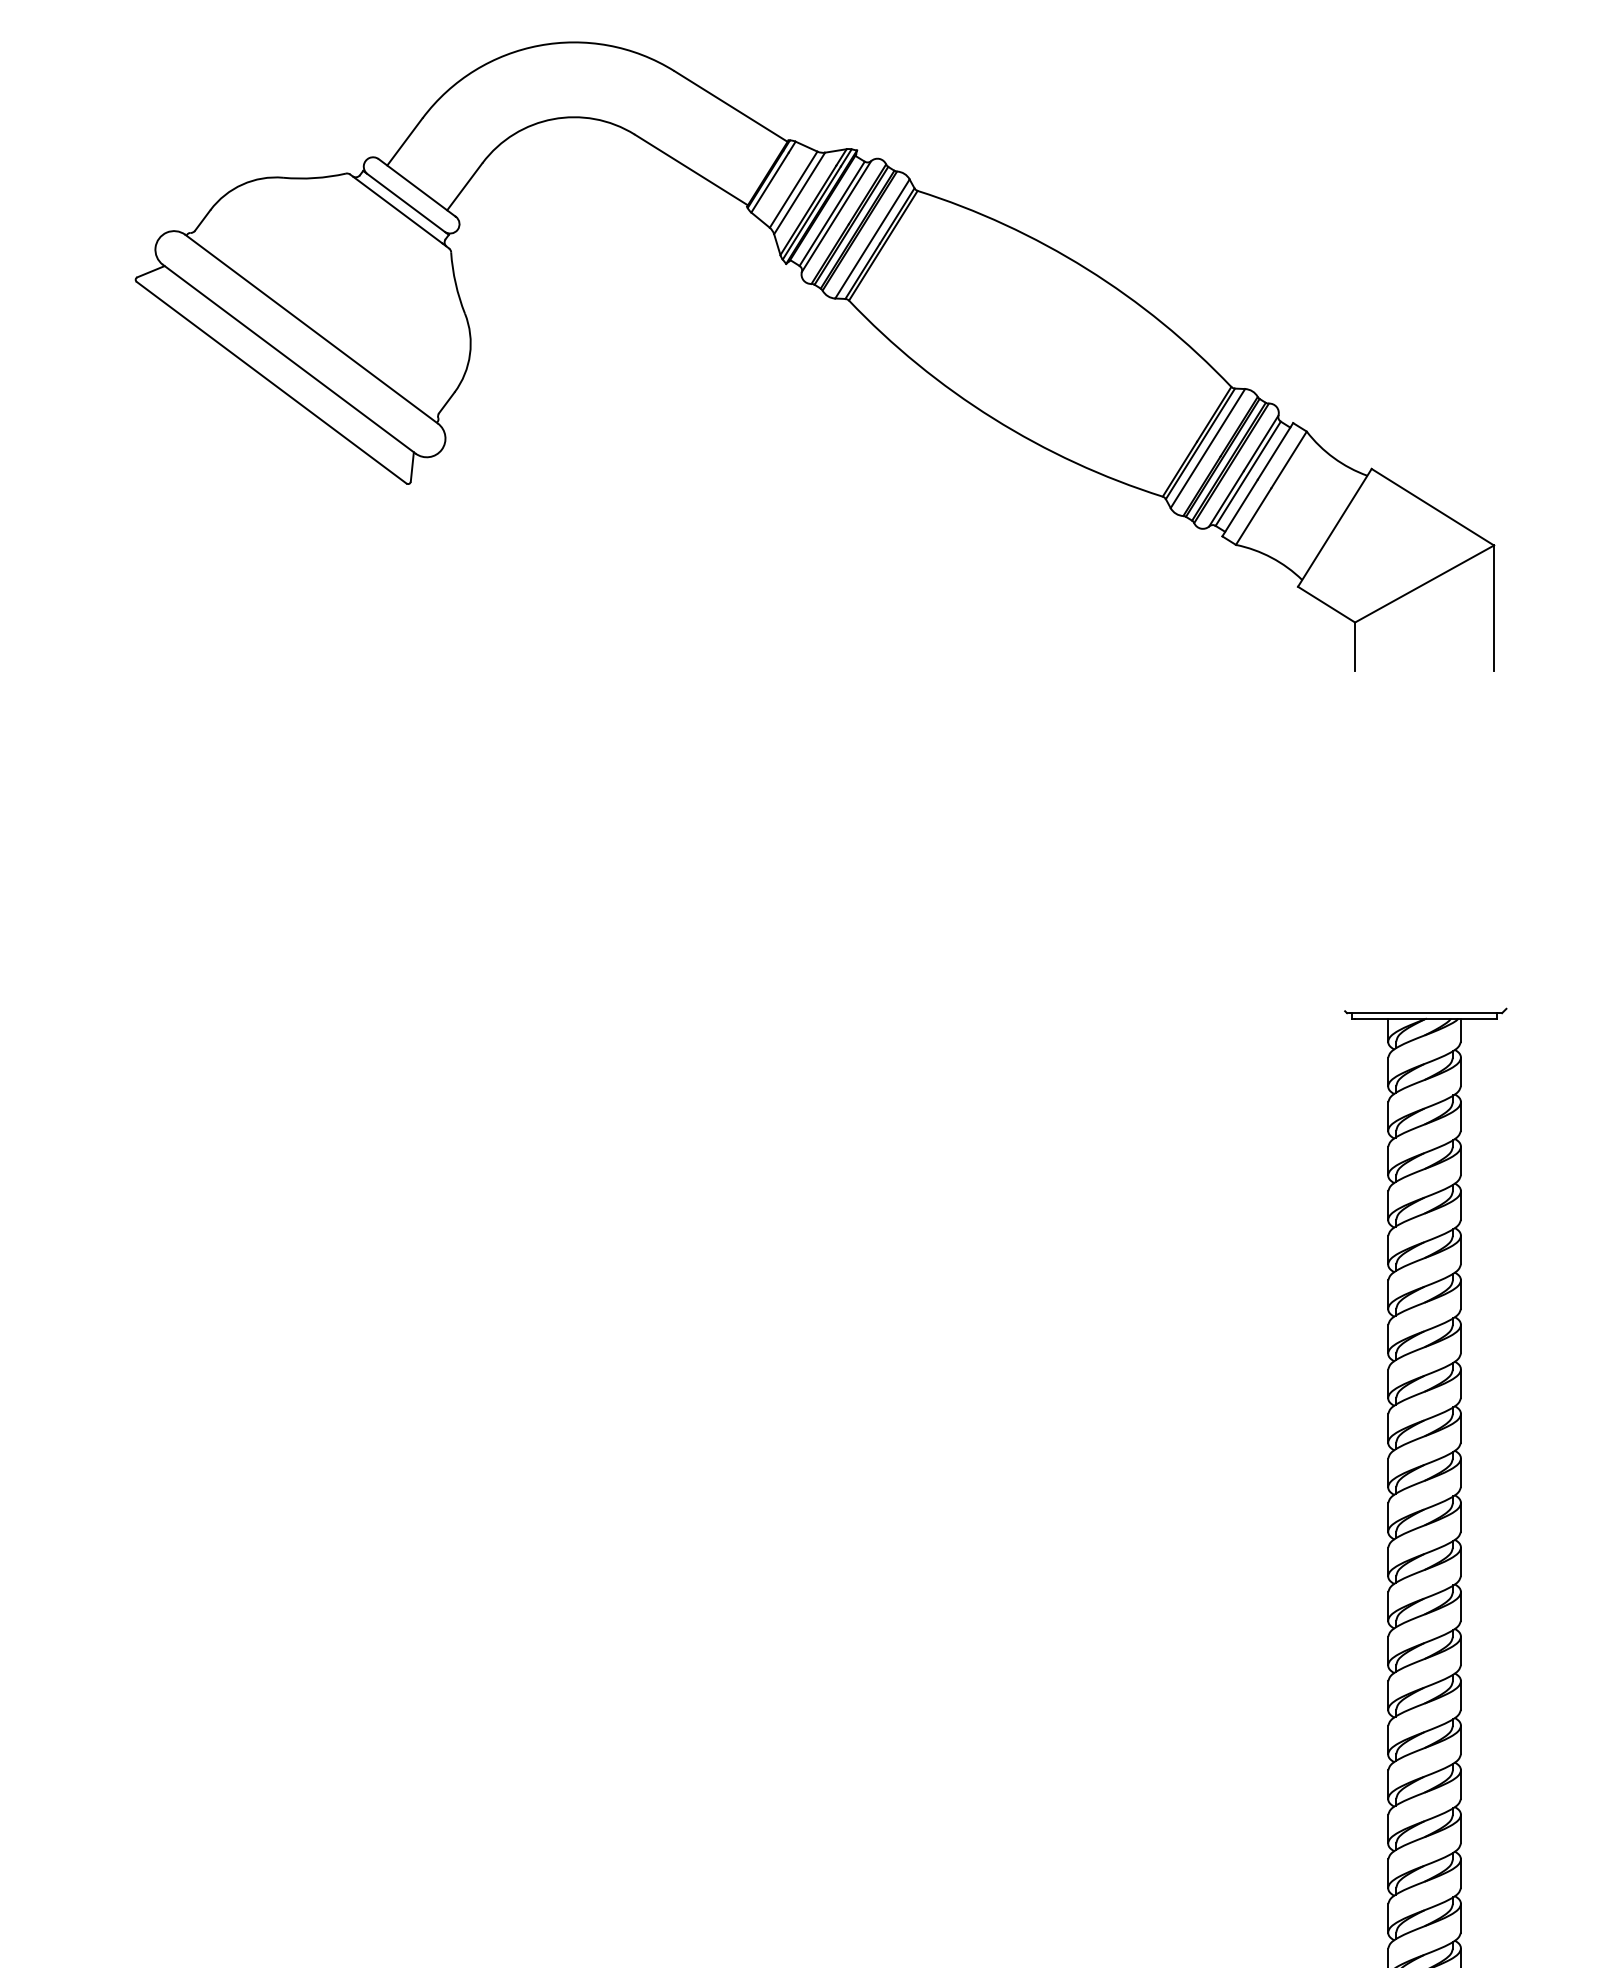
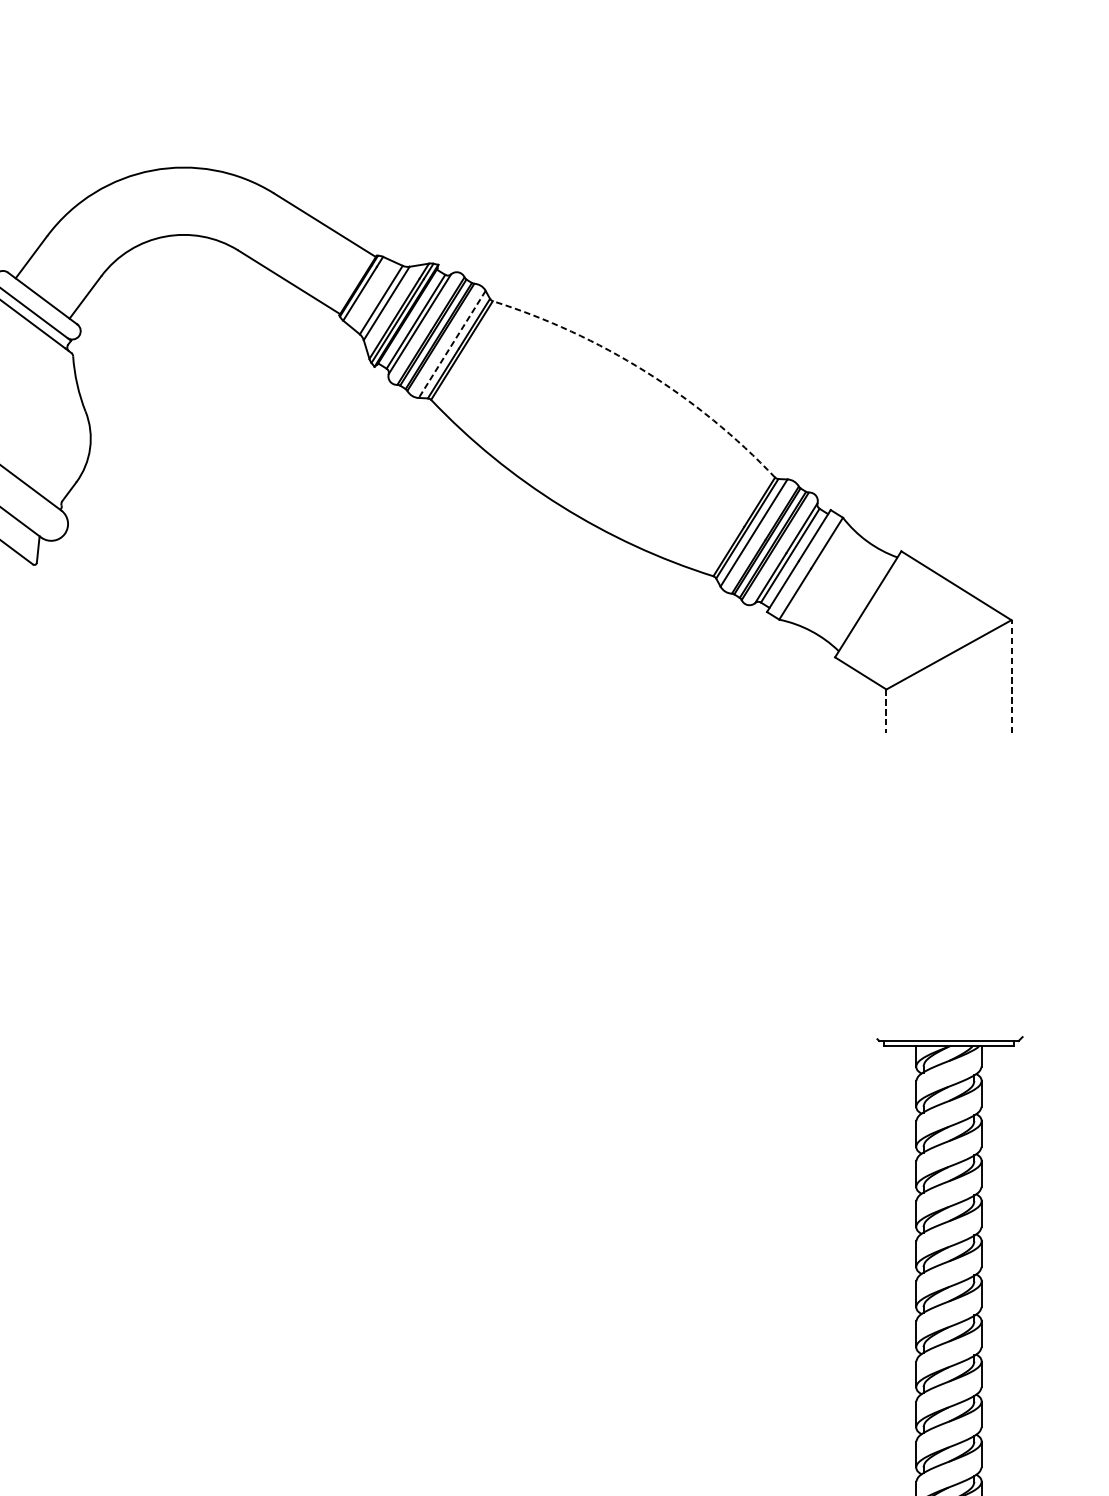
line: (872, 239) -> (452, 344), solid -> dashed
arc: (1086, 269) -> (644, 371), solid -> dashed
line: (1494, 608) -> (1011, 676), solid -> dashed
line: (1355, 647) -> (886, 711), solid -> dashed

